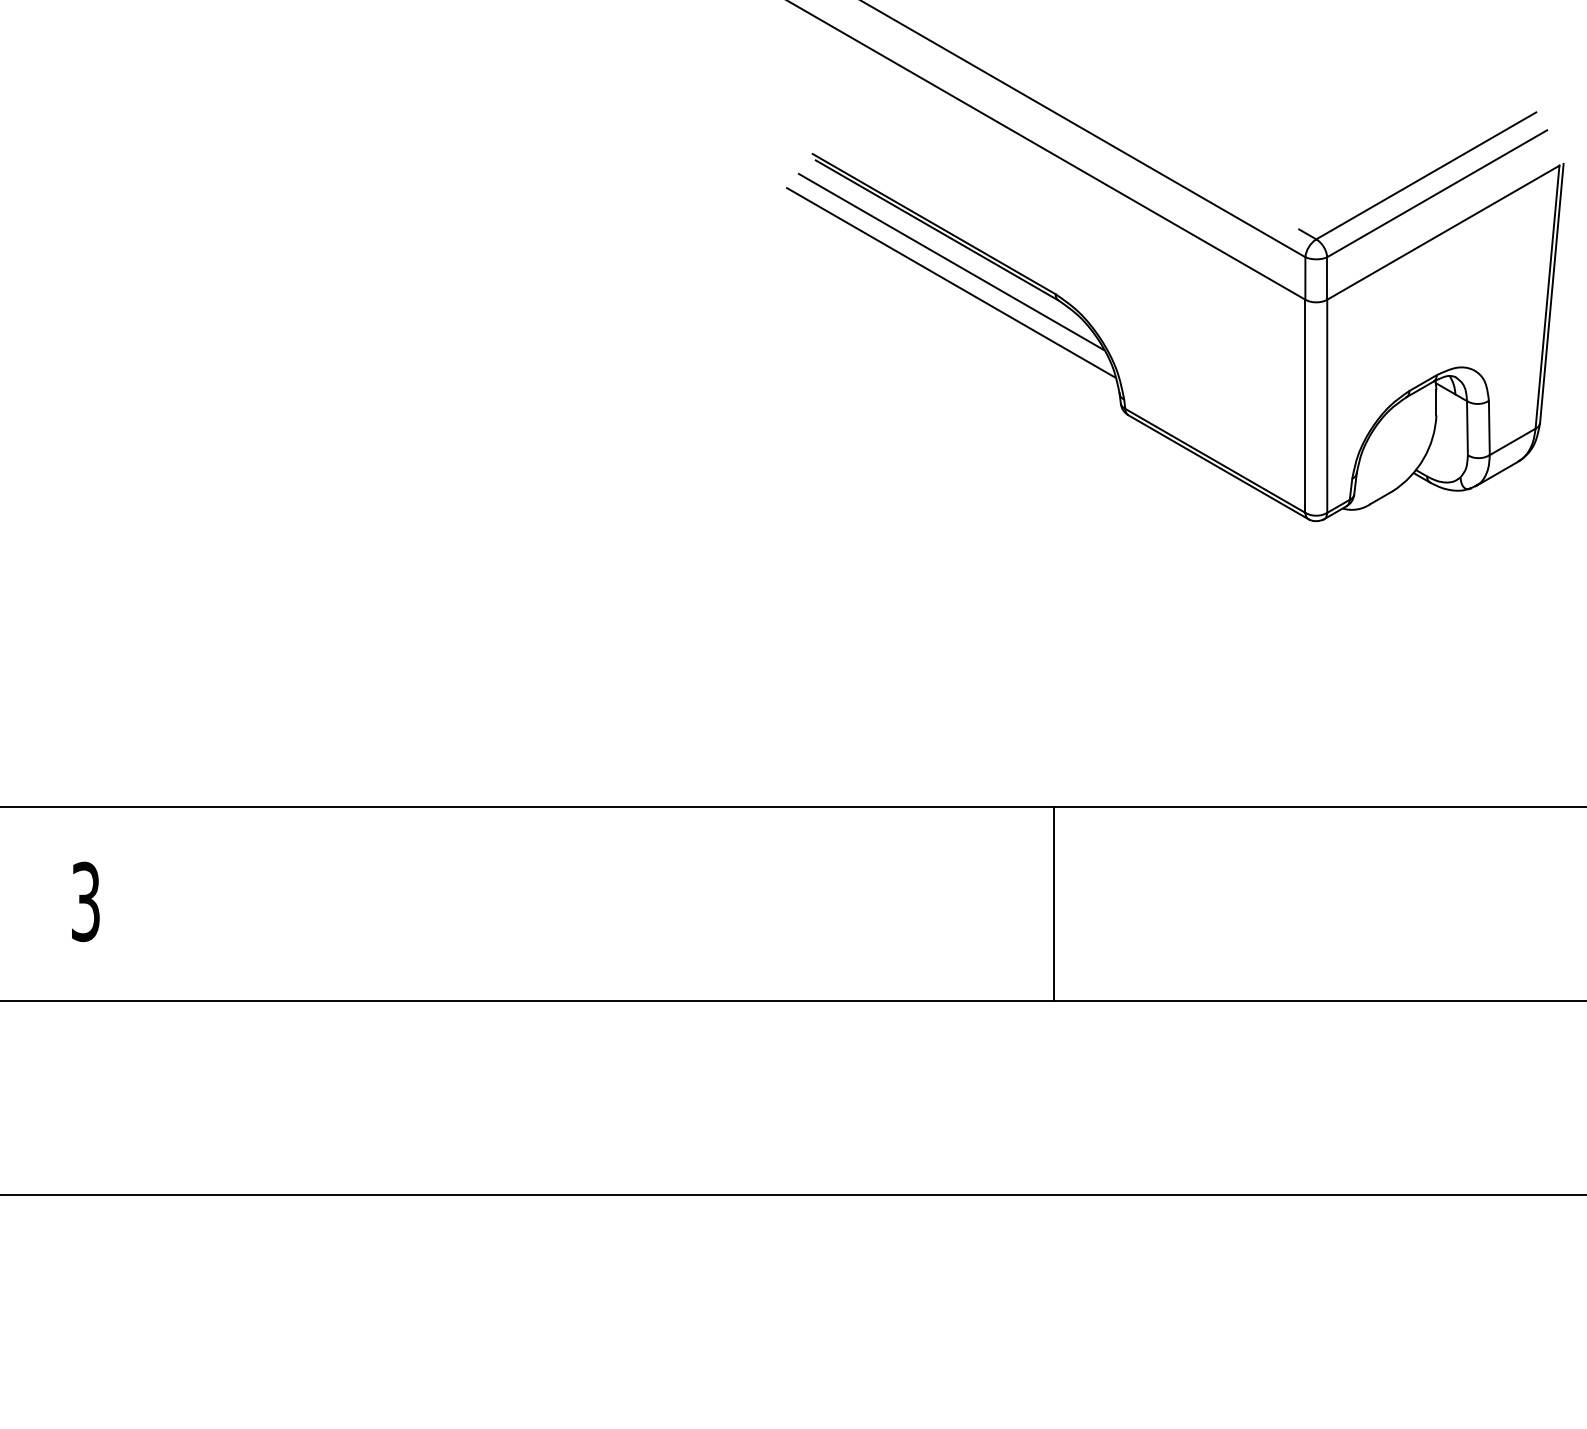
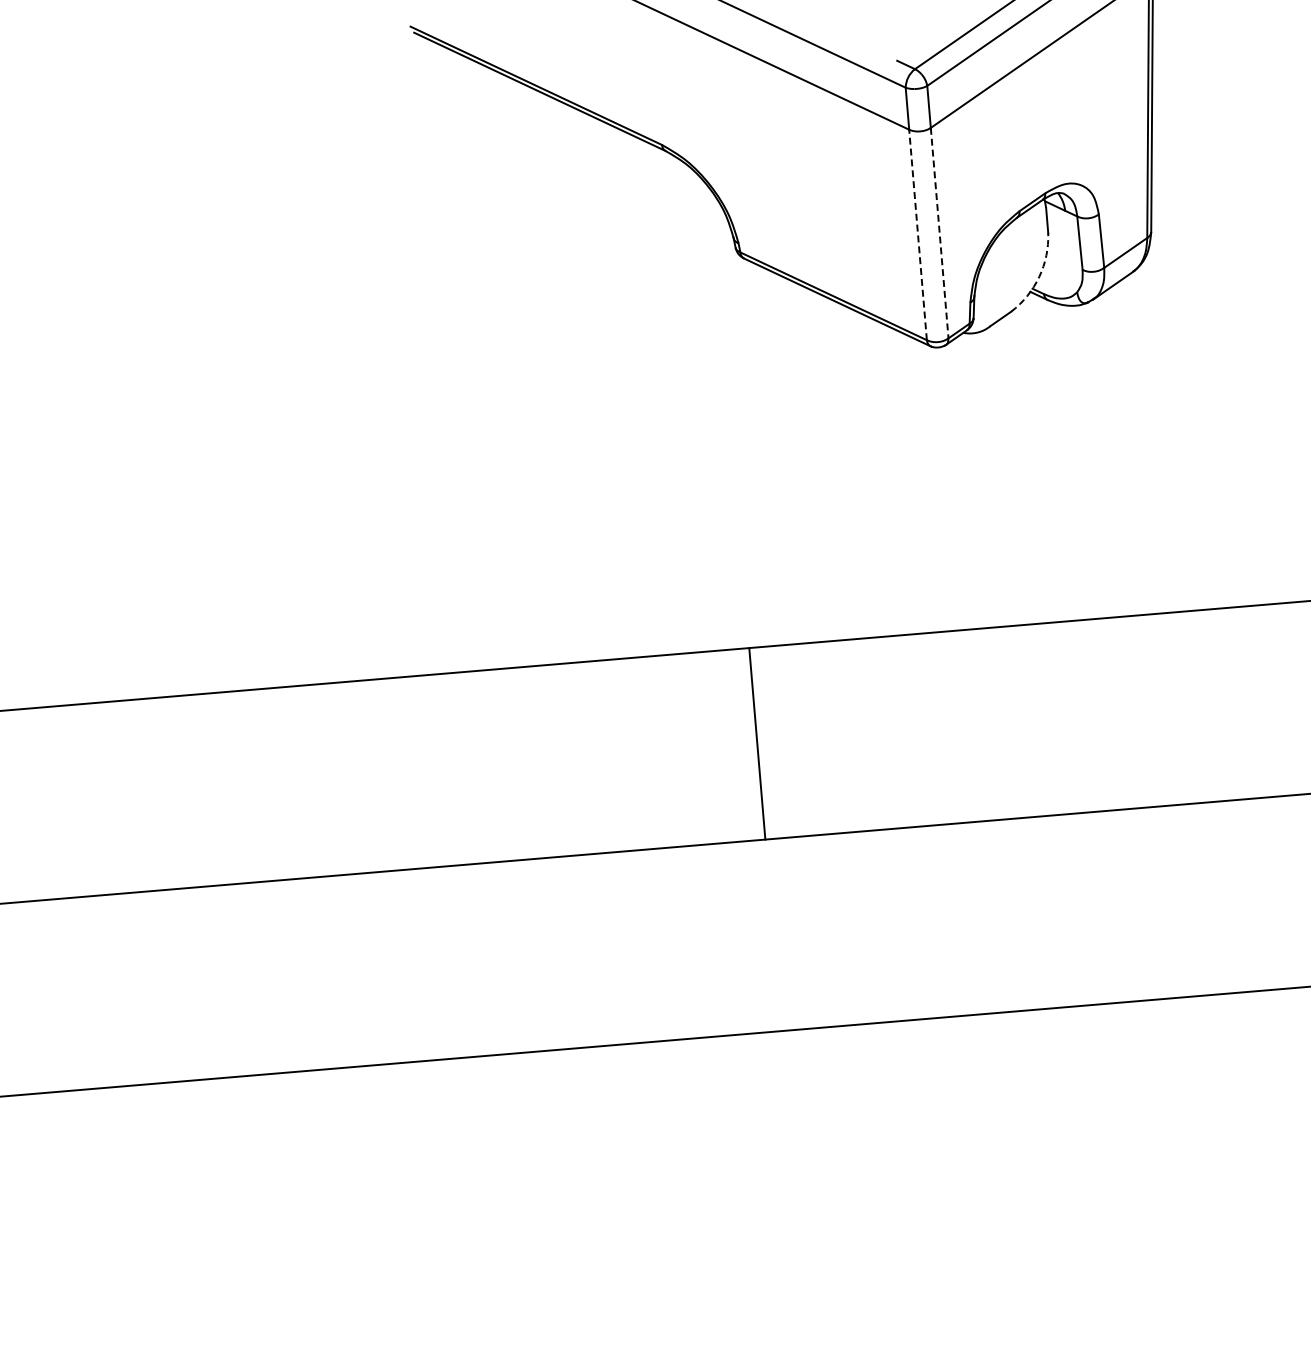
line: (950, 261) -> (555, 121), removed
line: (951, 282) -> (558, 142), removed
line: (1305, 406) -> (918, 235), solid -> dashed
line: (1327, 406) -> (939, 233), solid -> dashed
arc: (1423, 458) -> (1039, 276), solid -> dashed
line: (1053, 904) -> (757, 743), moved

